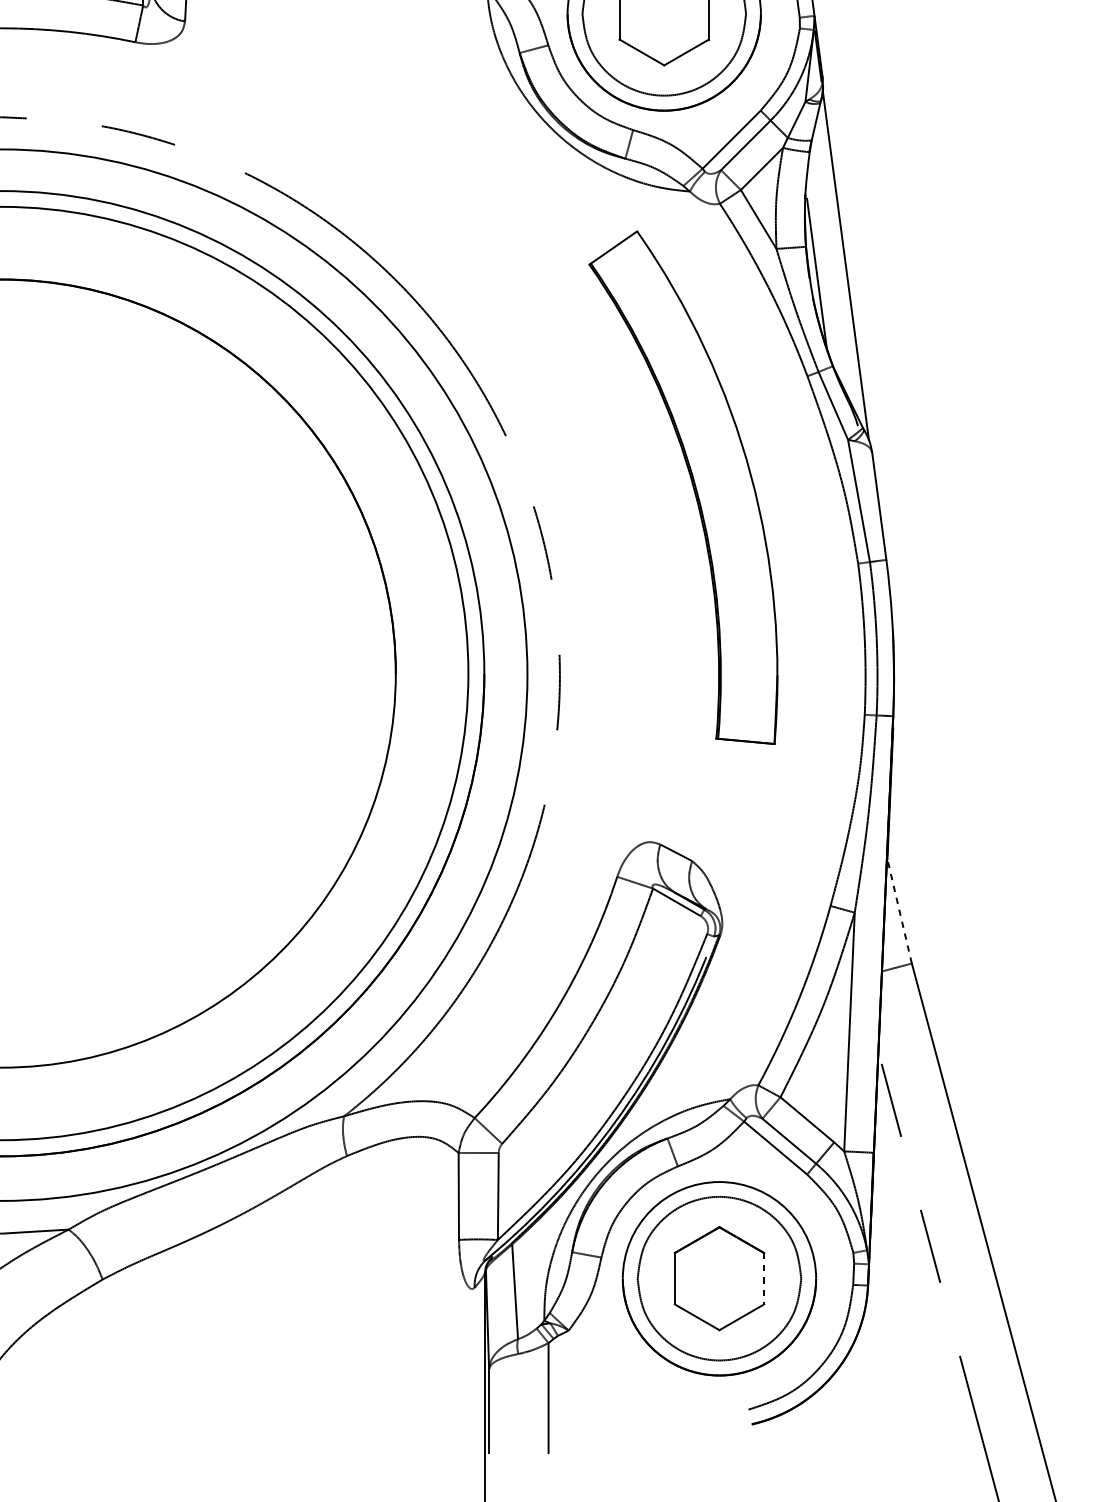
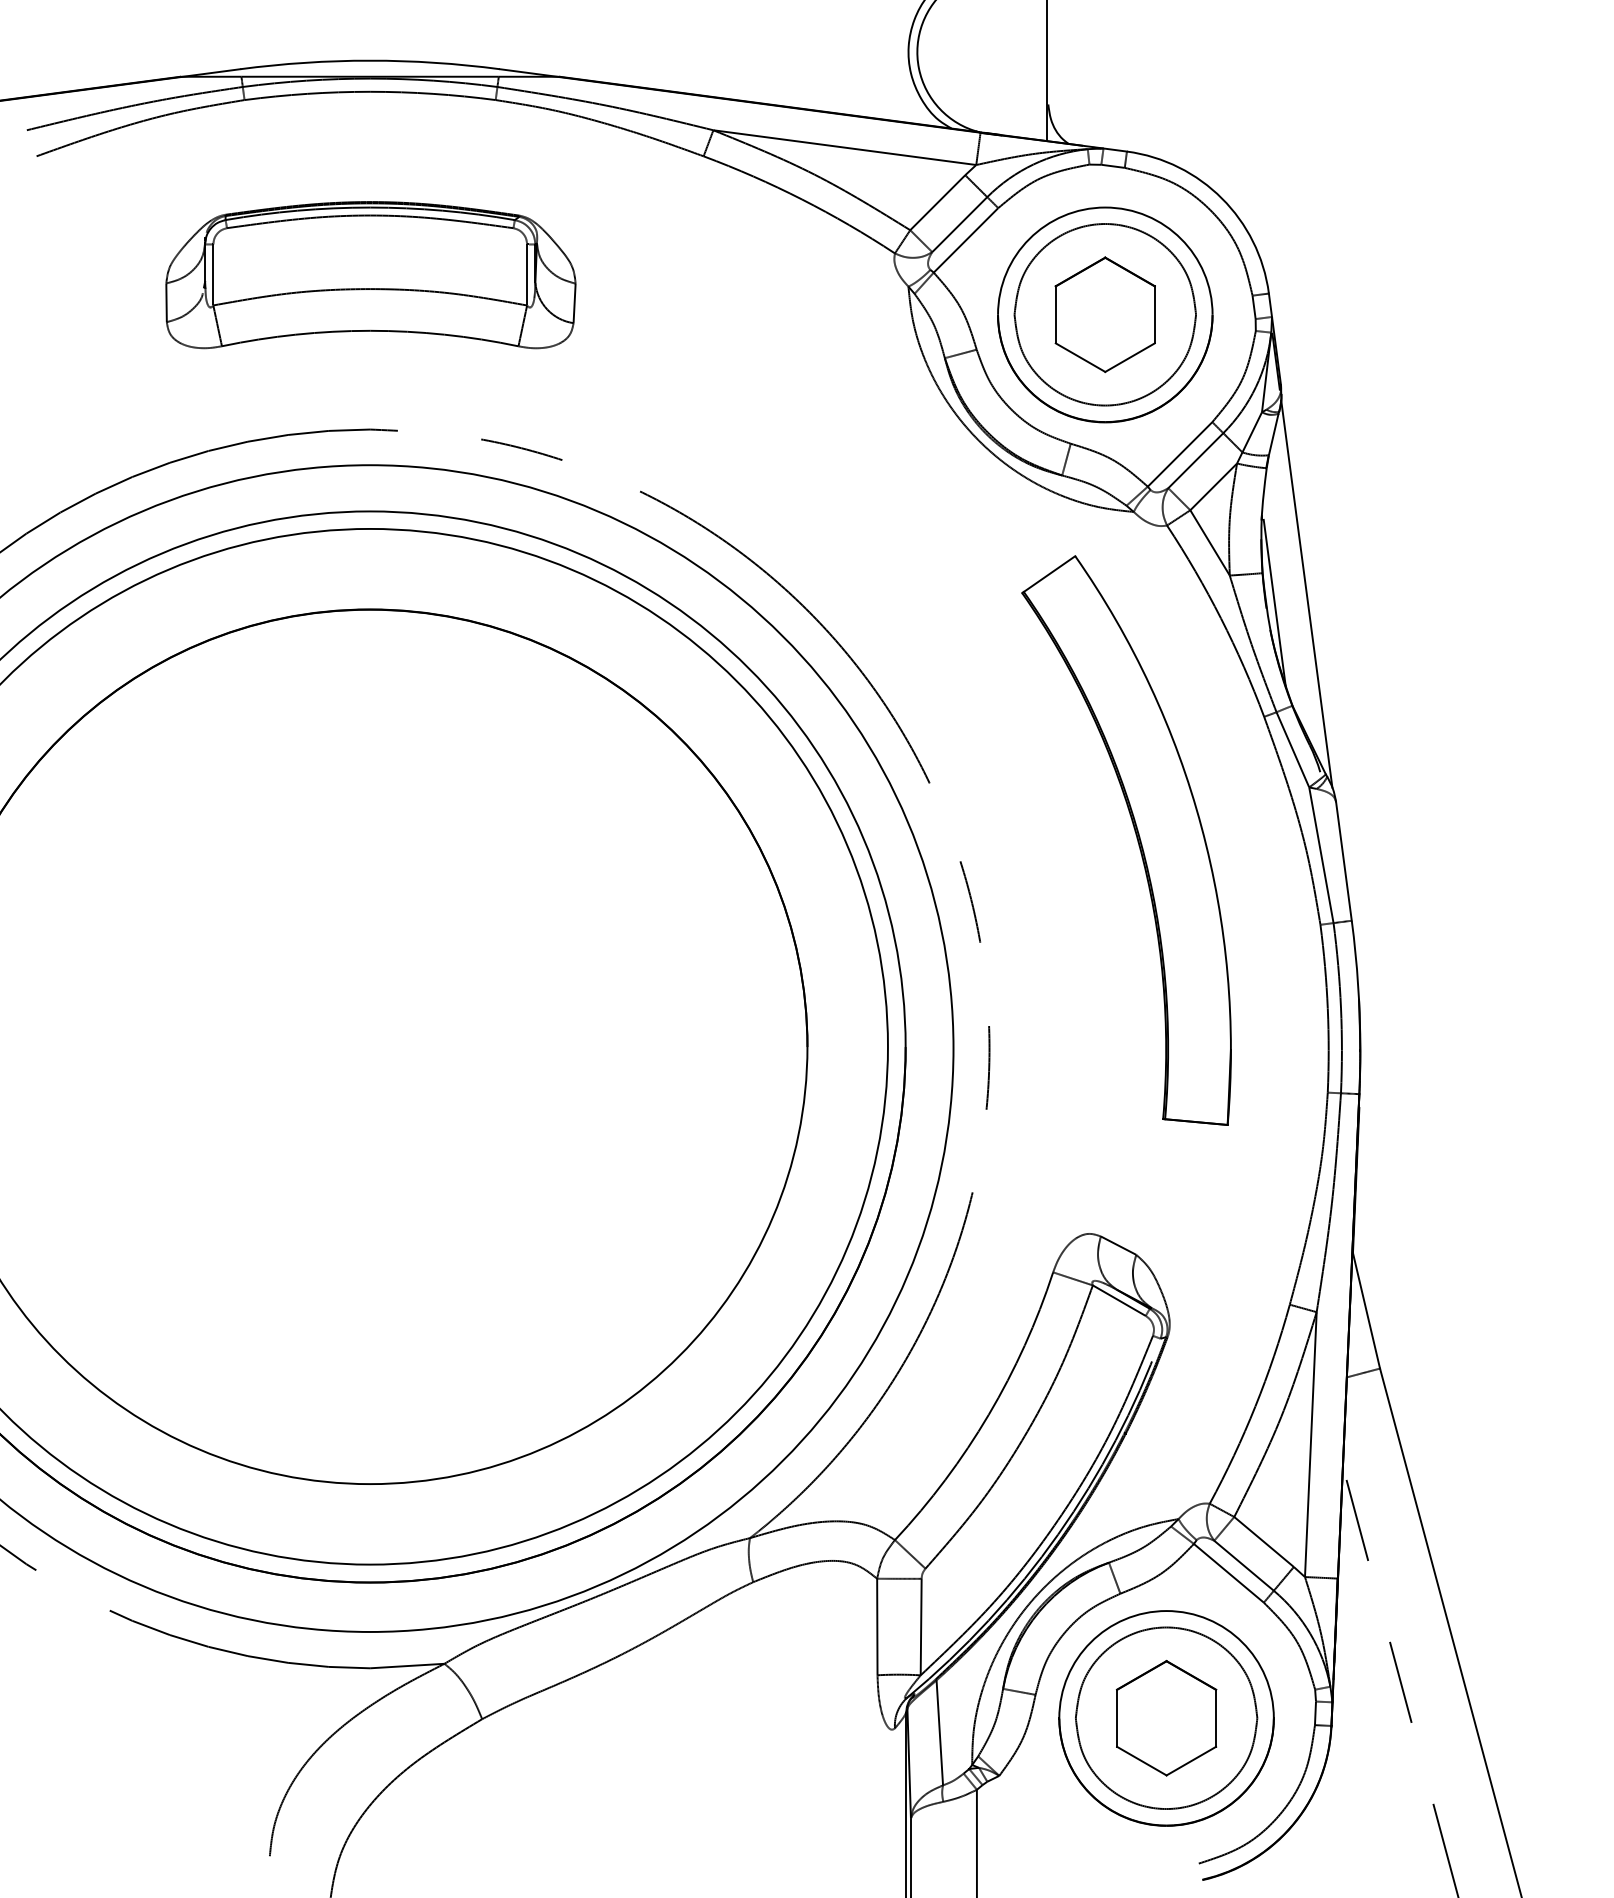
line: (899, 911) -> (1366, 1310), dashed -> solid
line: (764, 1278) -> (1216, 1718), dashed -> solid

